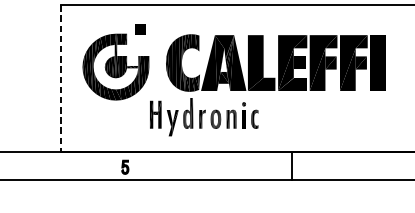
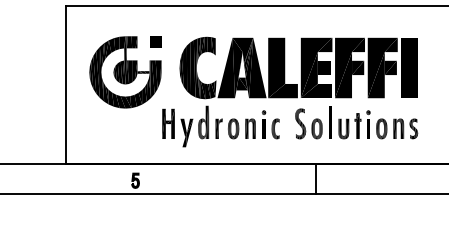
part: (139, 28) -> (155, 41), moved
line: (61, 79) -> (66, 85), dashed -> solid
part: (329, 113) -> (356, 122), added

